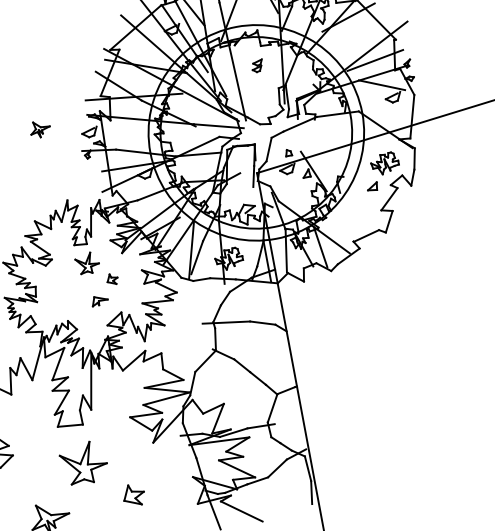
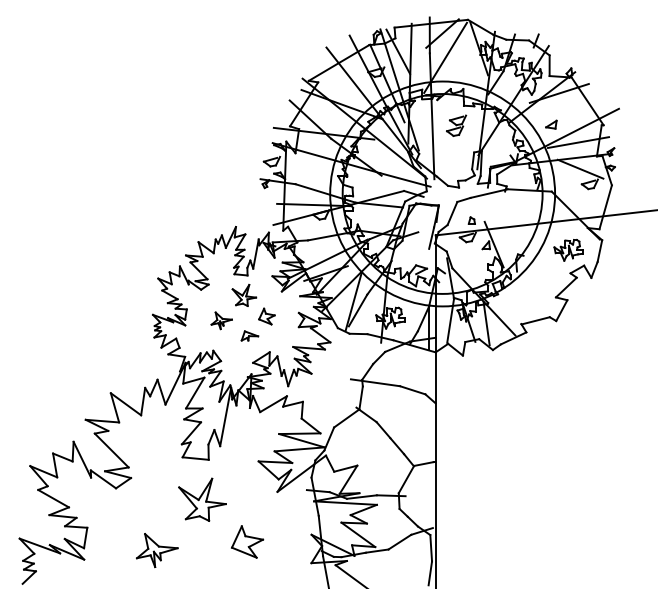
part: (257, 65) -> (456, 125), size x1.67
part: (39, 129) -> (221, 320), moved
part: (372, 186) -> (551, 124), moved
part: (112, 279) -> (266, 316), size x1.43
part: (133, 494) -> (247, 541), size x1.43

